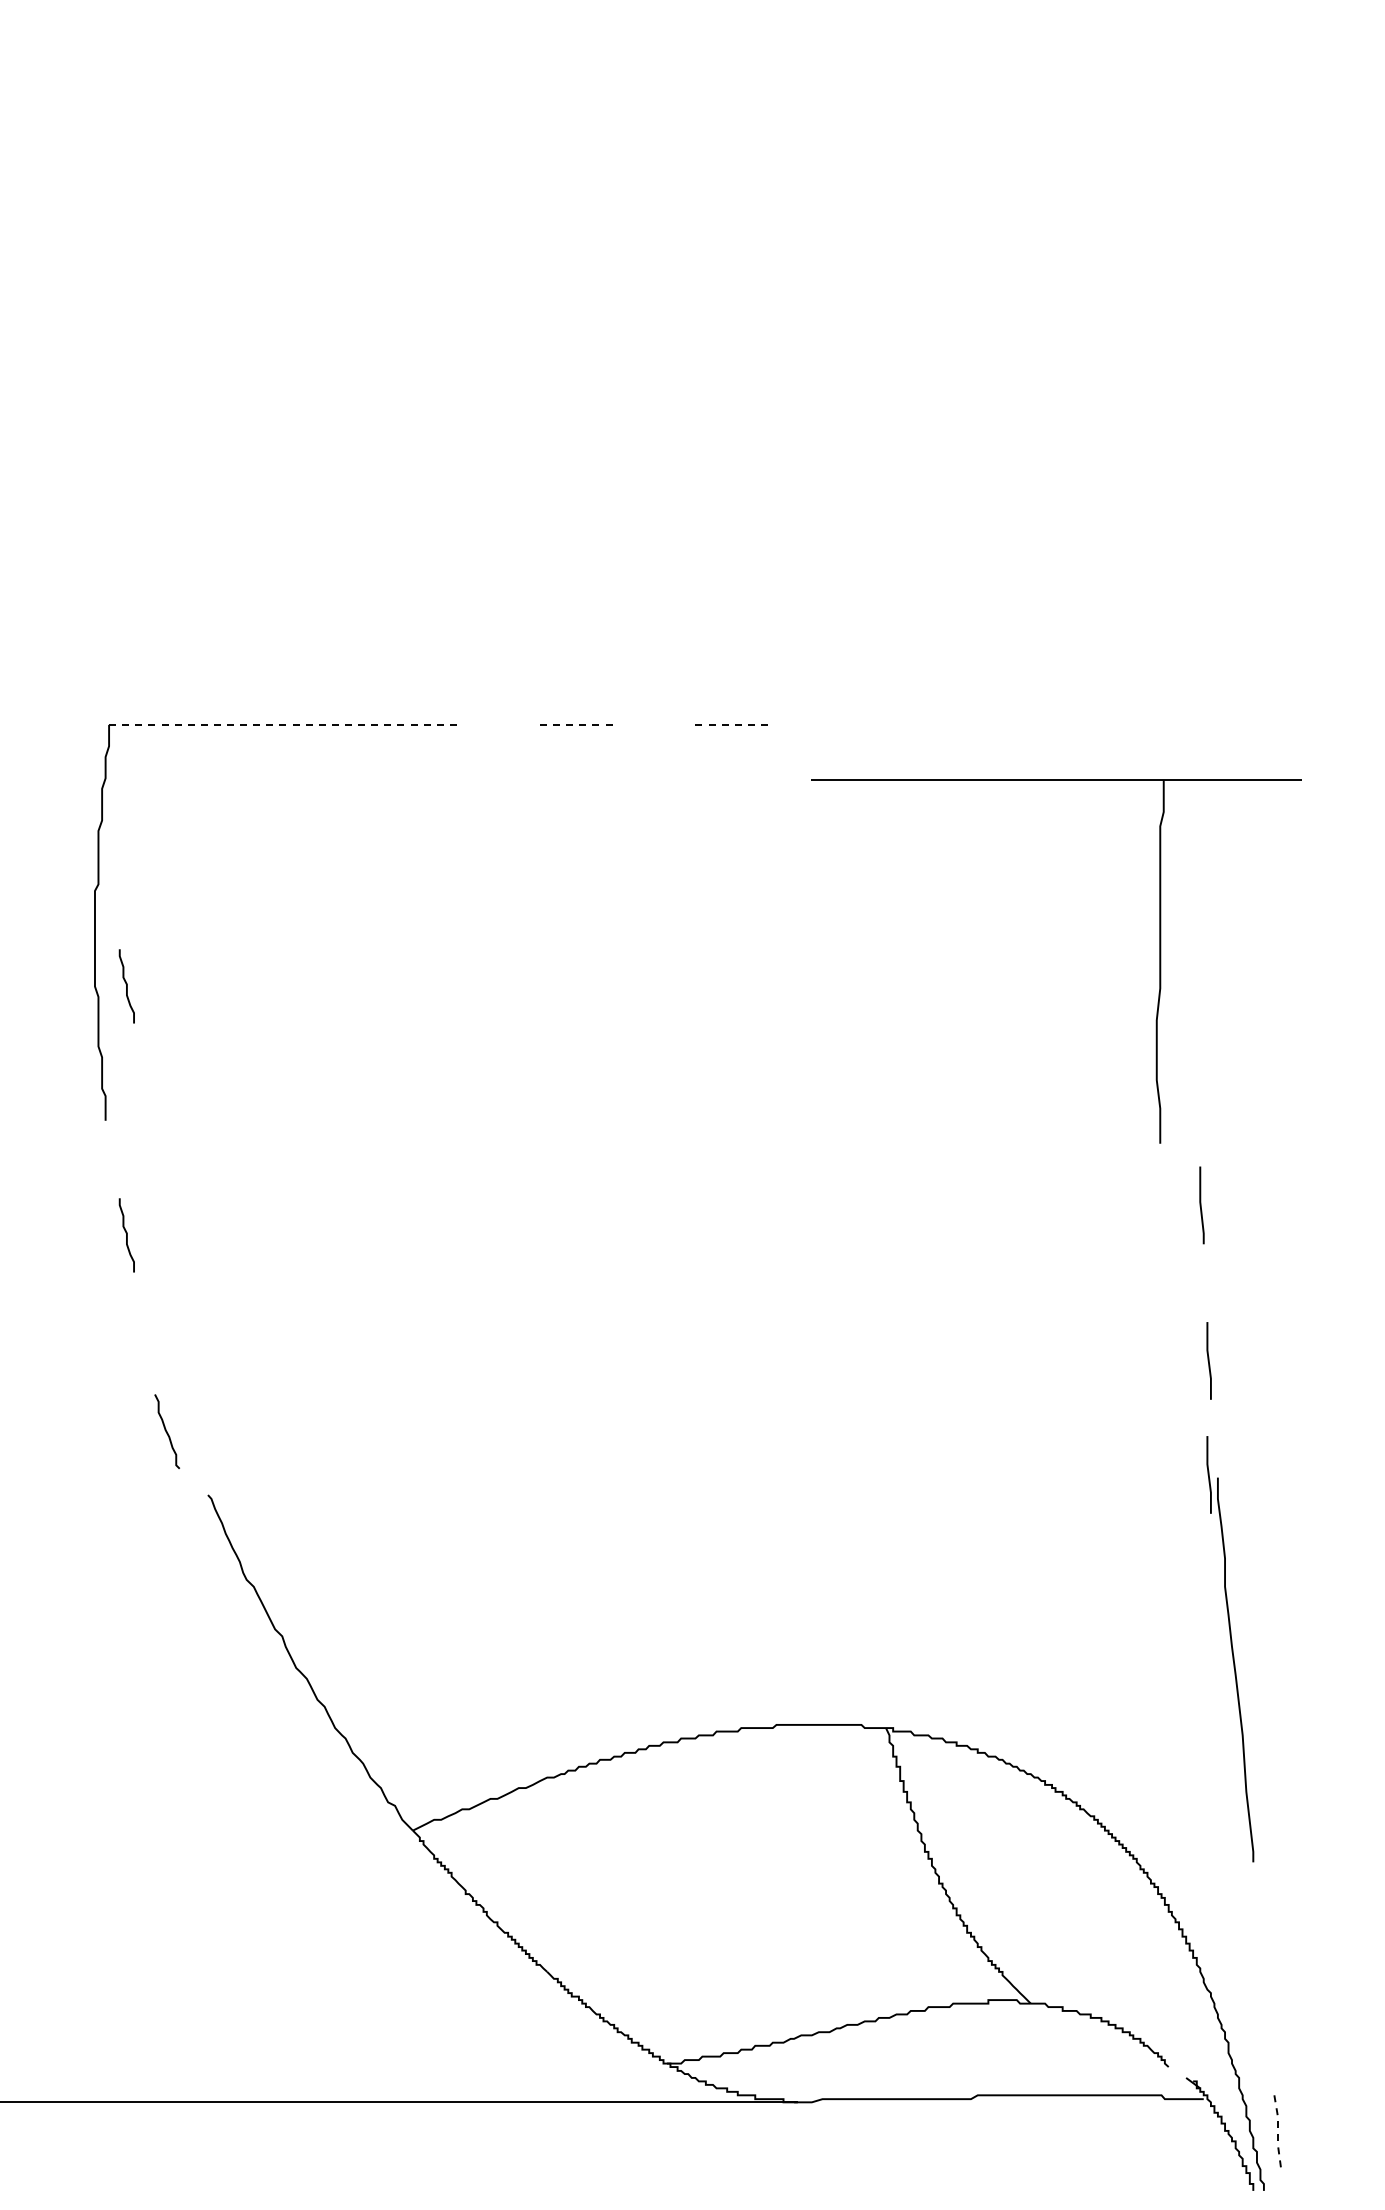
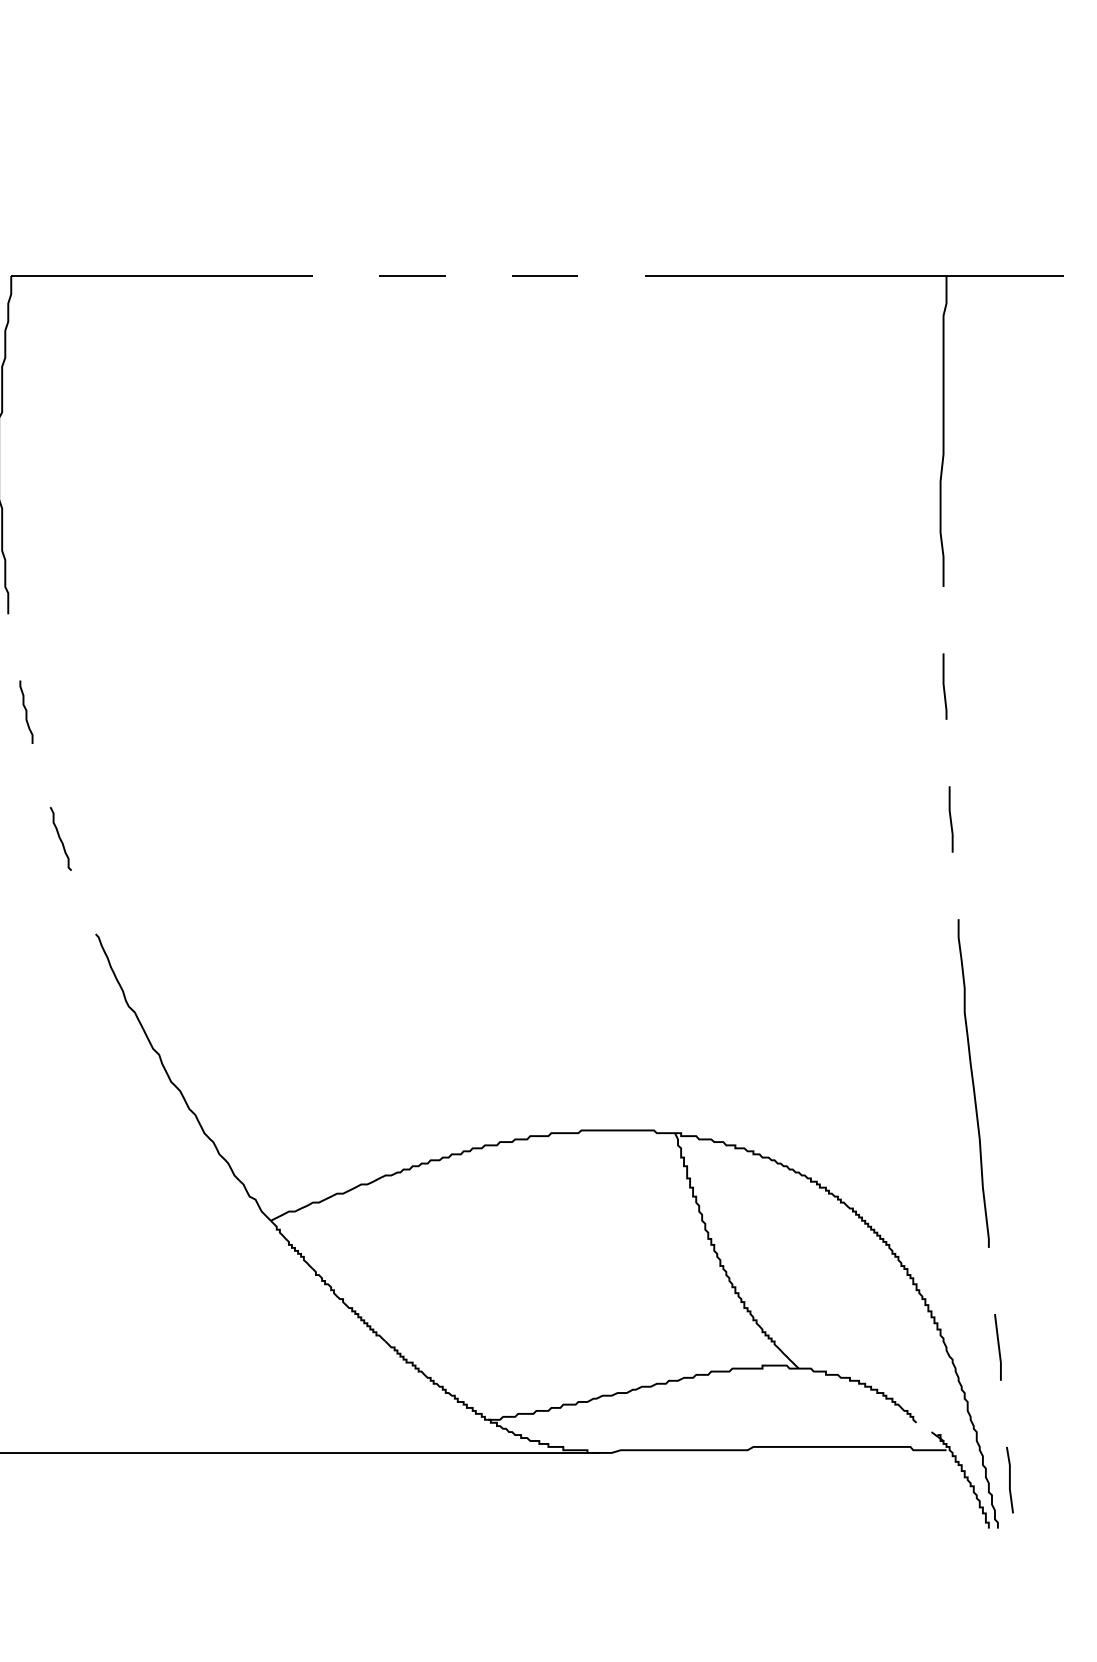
line: (285, 724) -> (161, 275), dashed -> solid
line: (578, 724) -> (412, 275), dashed -> solid
line: (734, 724) -> (545, 275), dashed -> solid
part: (1159, 961) -> (942, 431), moved
curve: (126, 986) -> (26, 499), removed
curve: (167, 1431) -> (61, 838), moved
line: (1208, 1474) -> (950, 916), removed
line: (1264, 1978) -> (998, 1347), added
line: (1277, 2134) -> (1009, 1480), dashed -> solid

